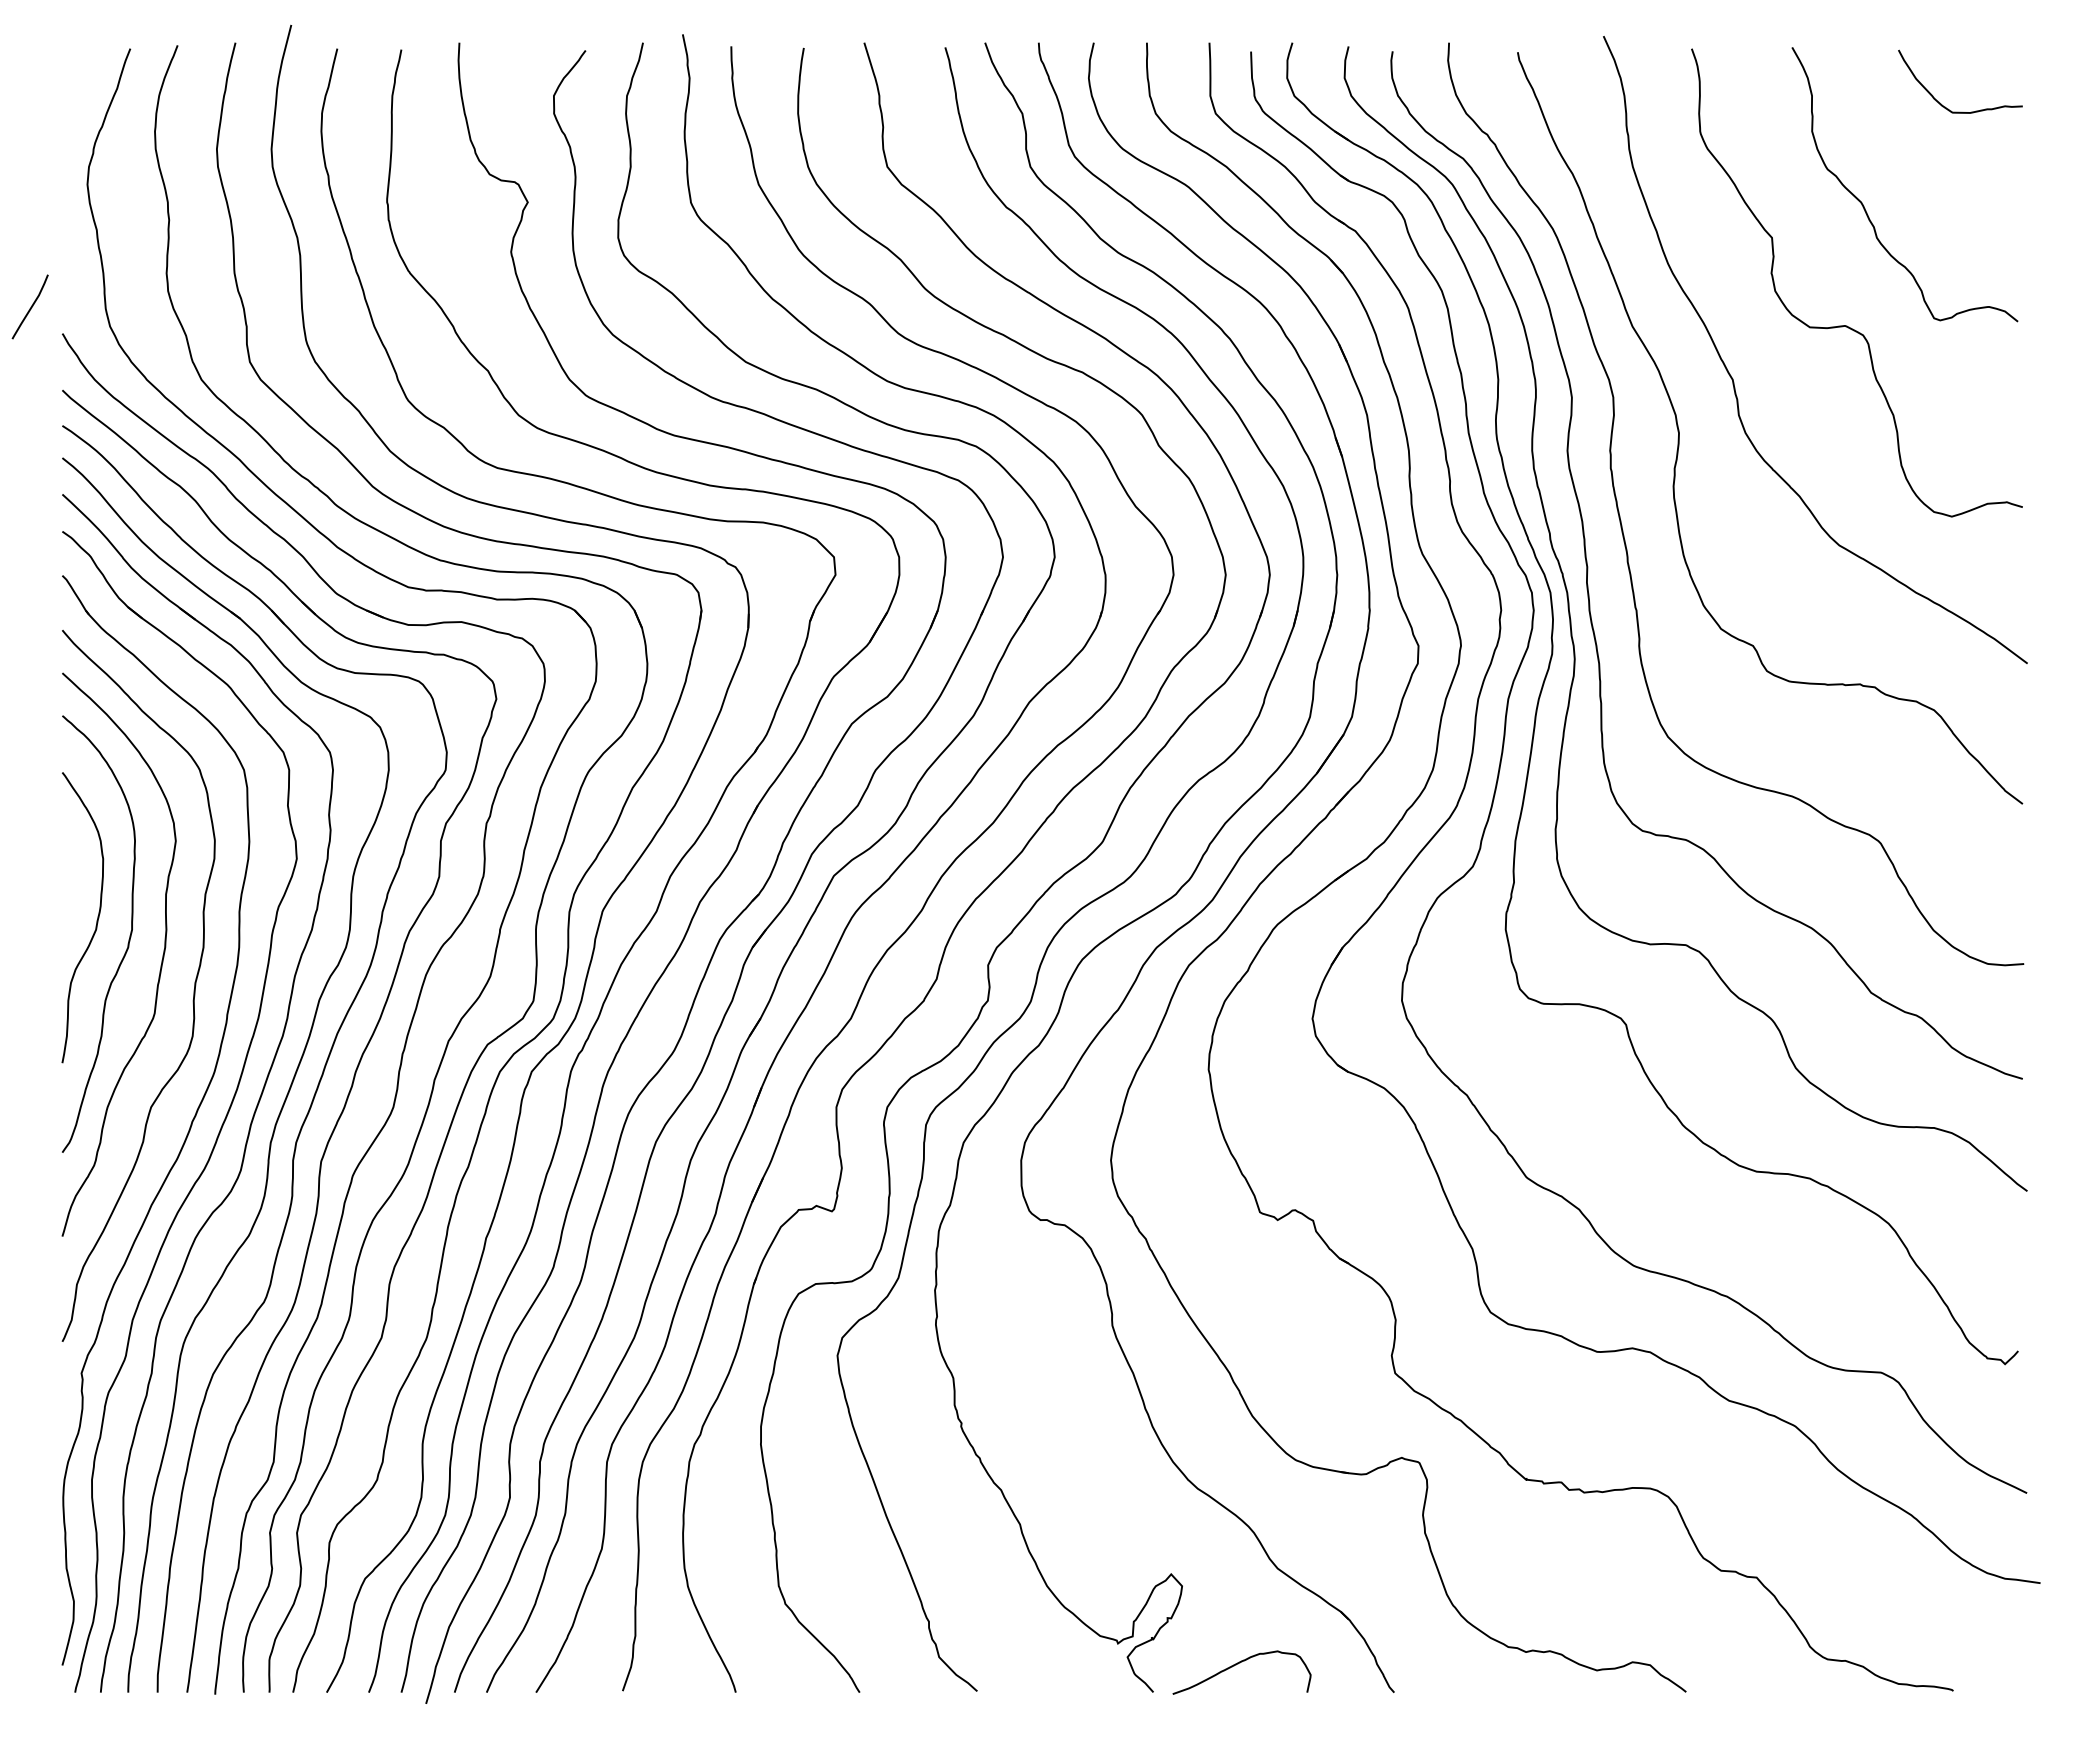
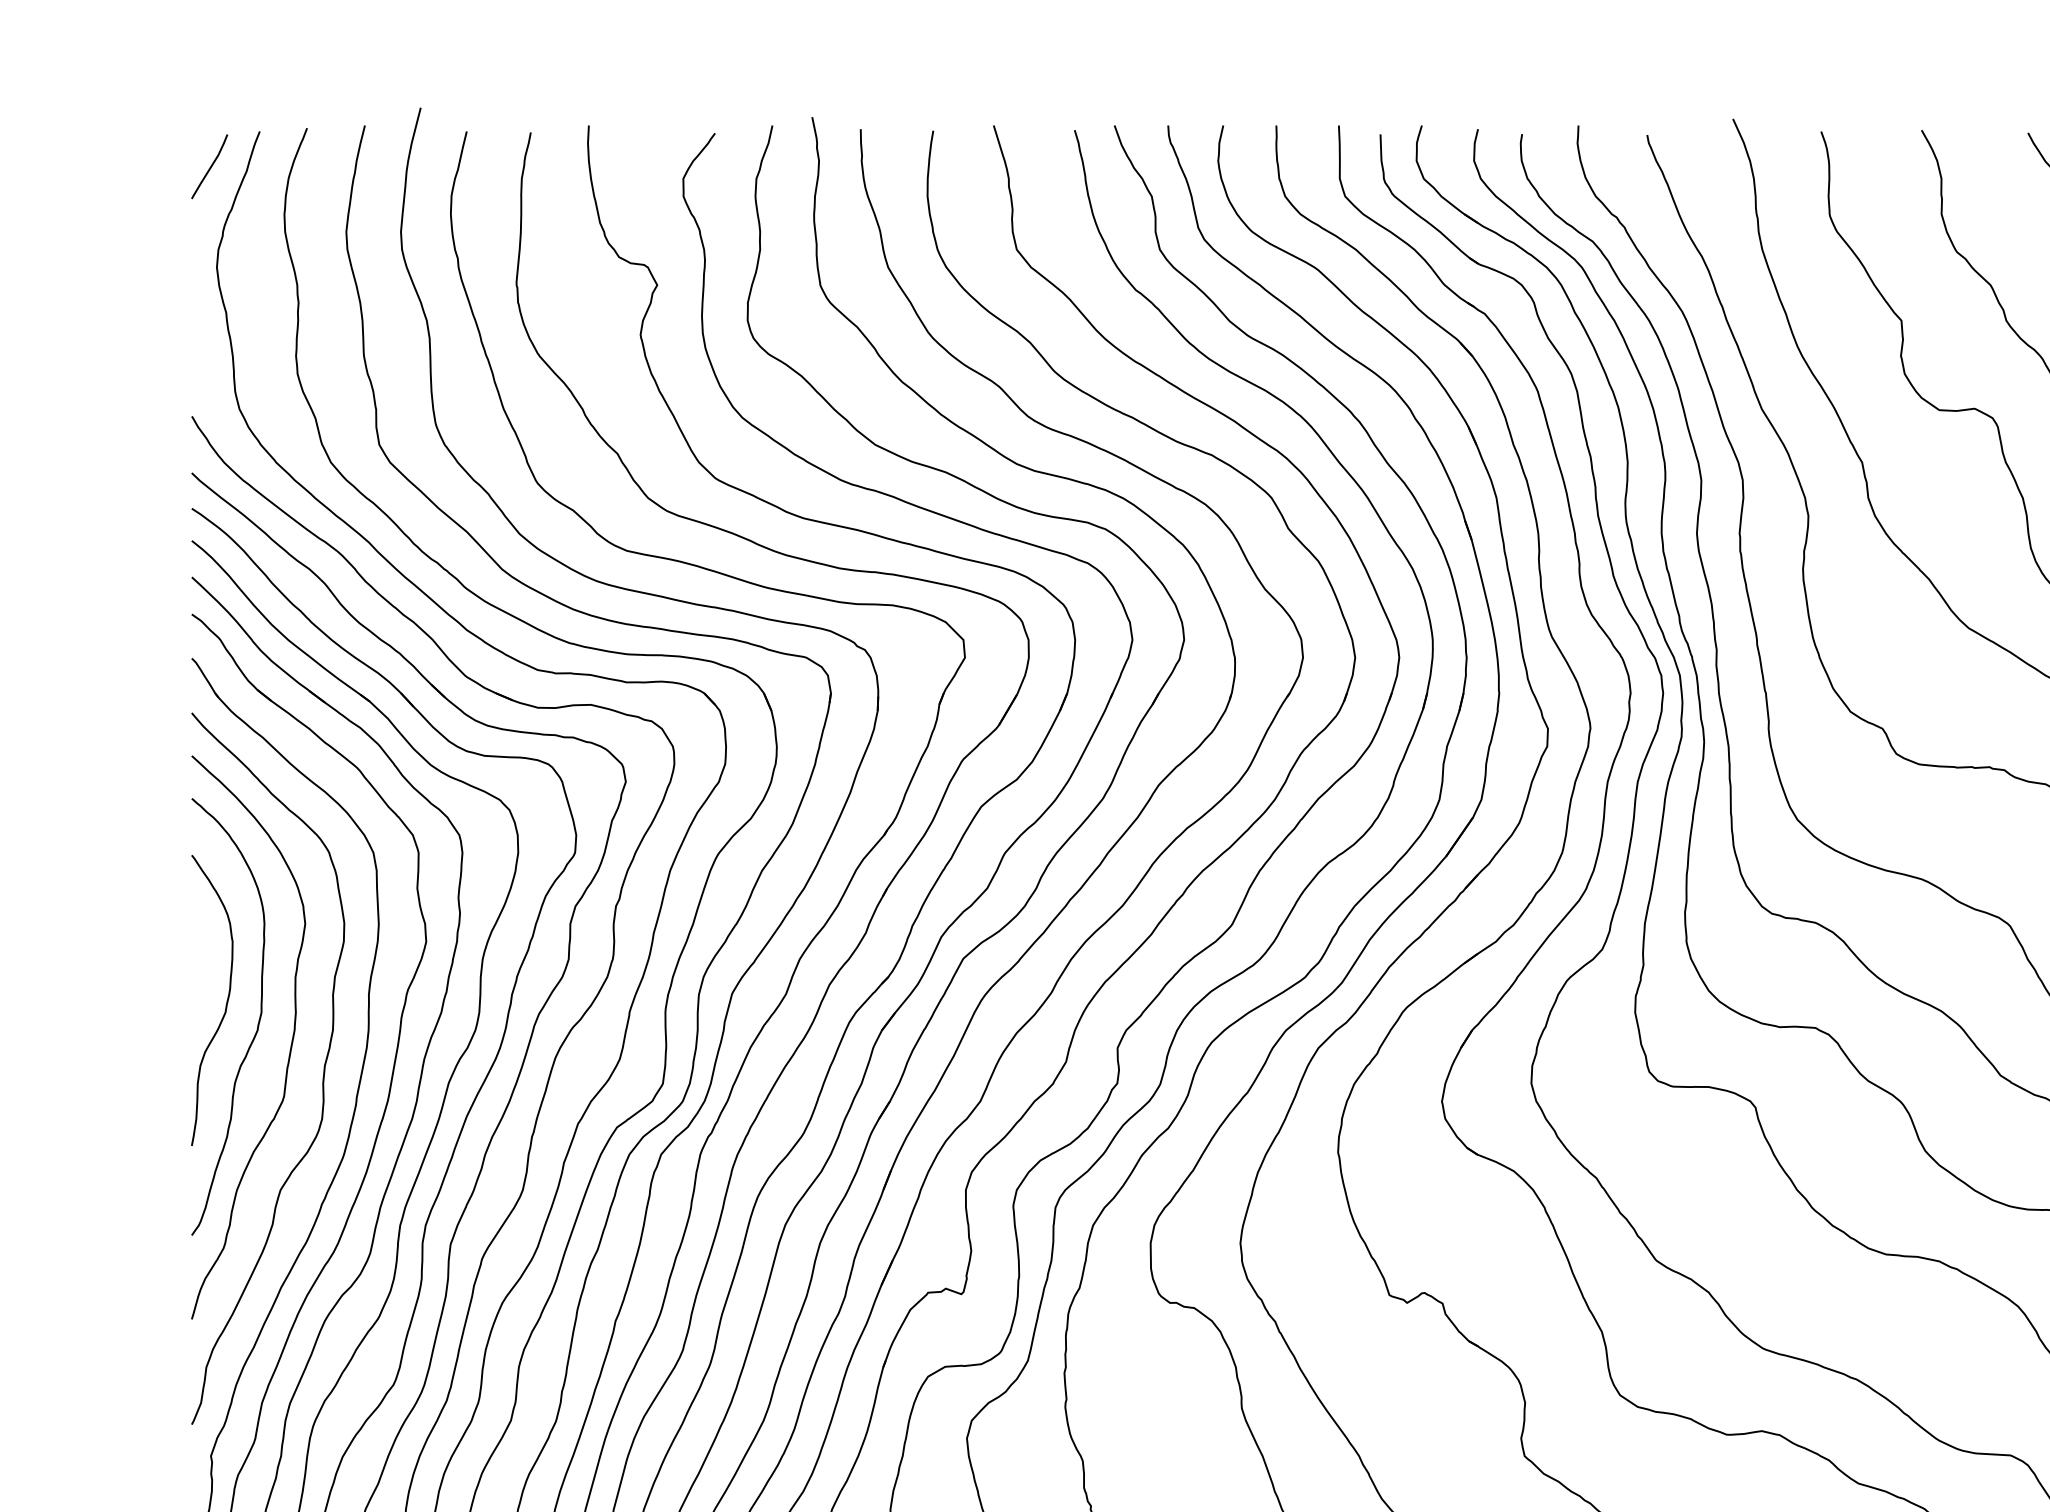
curve: (30, 307) -> (209, 167), moved

